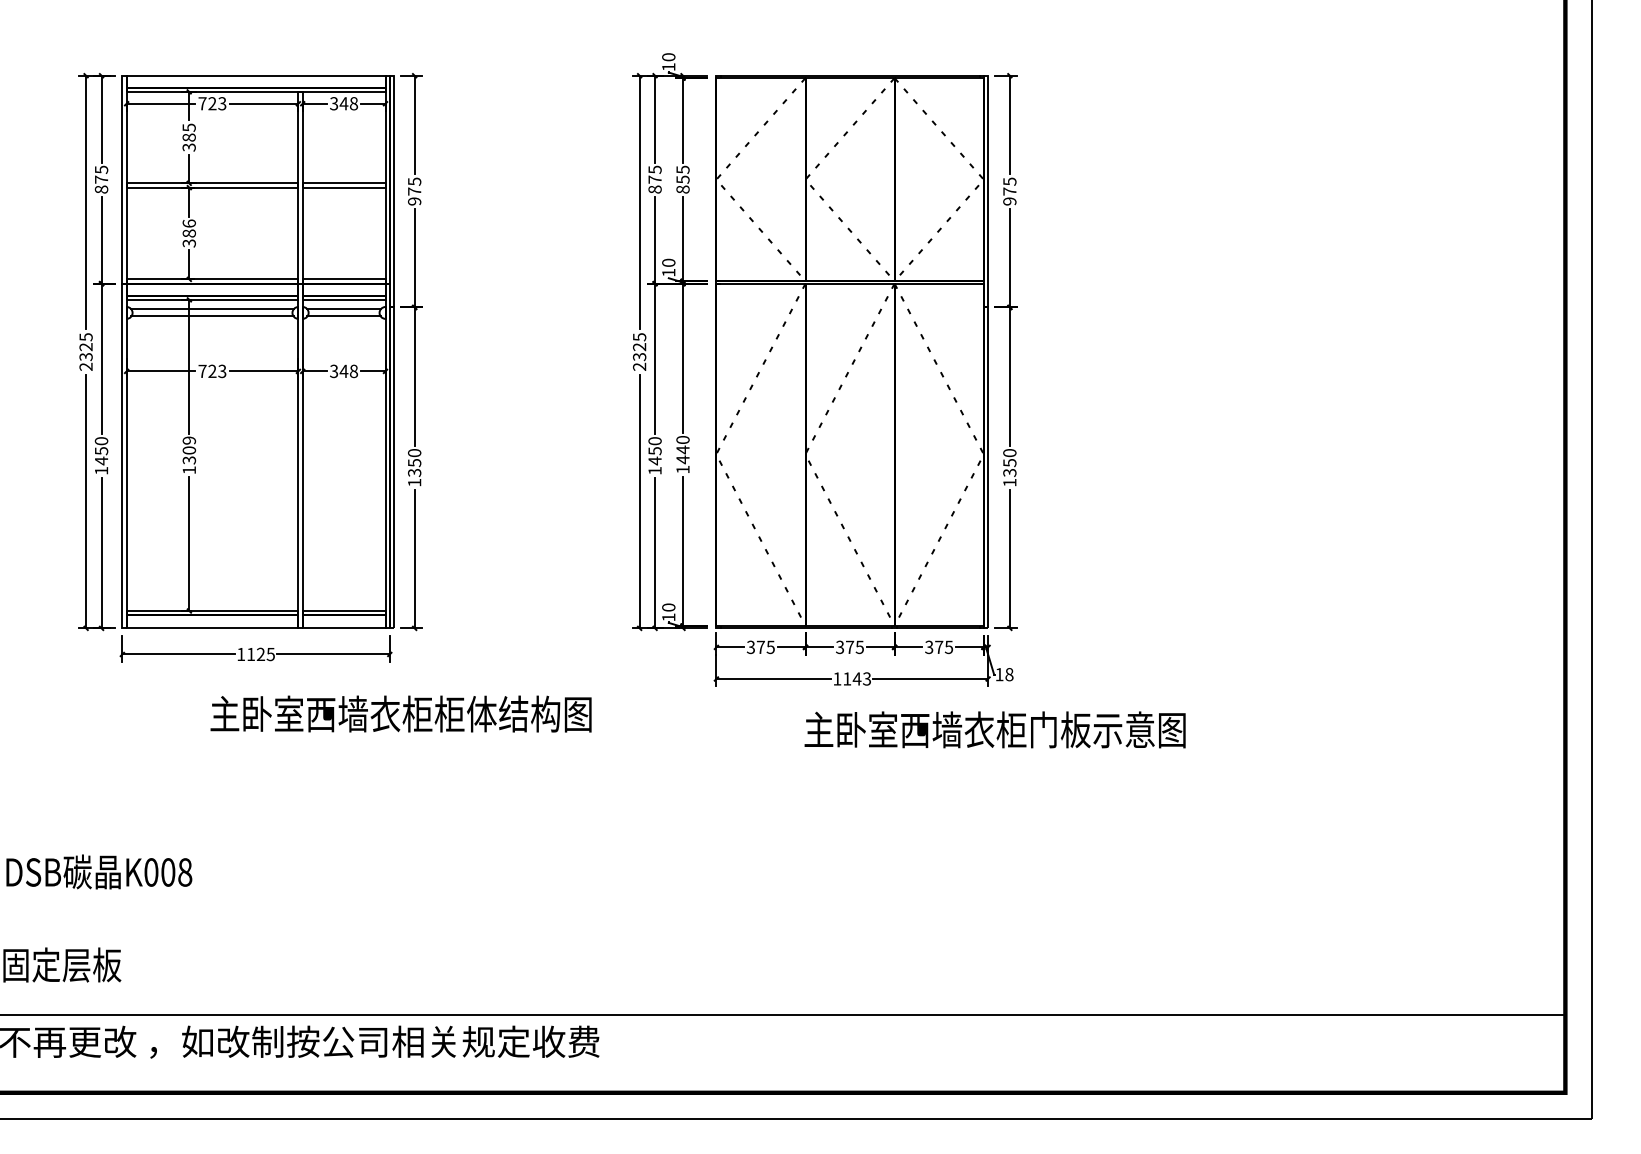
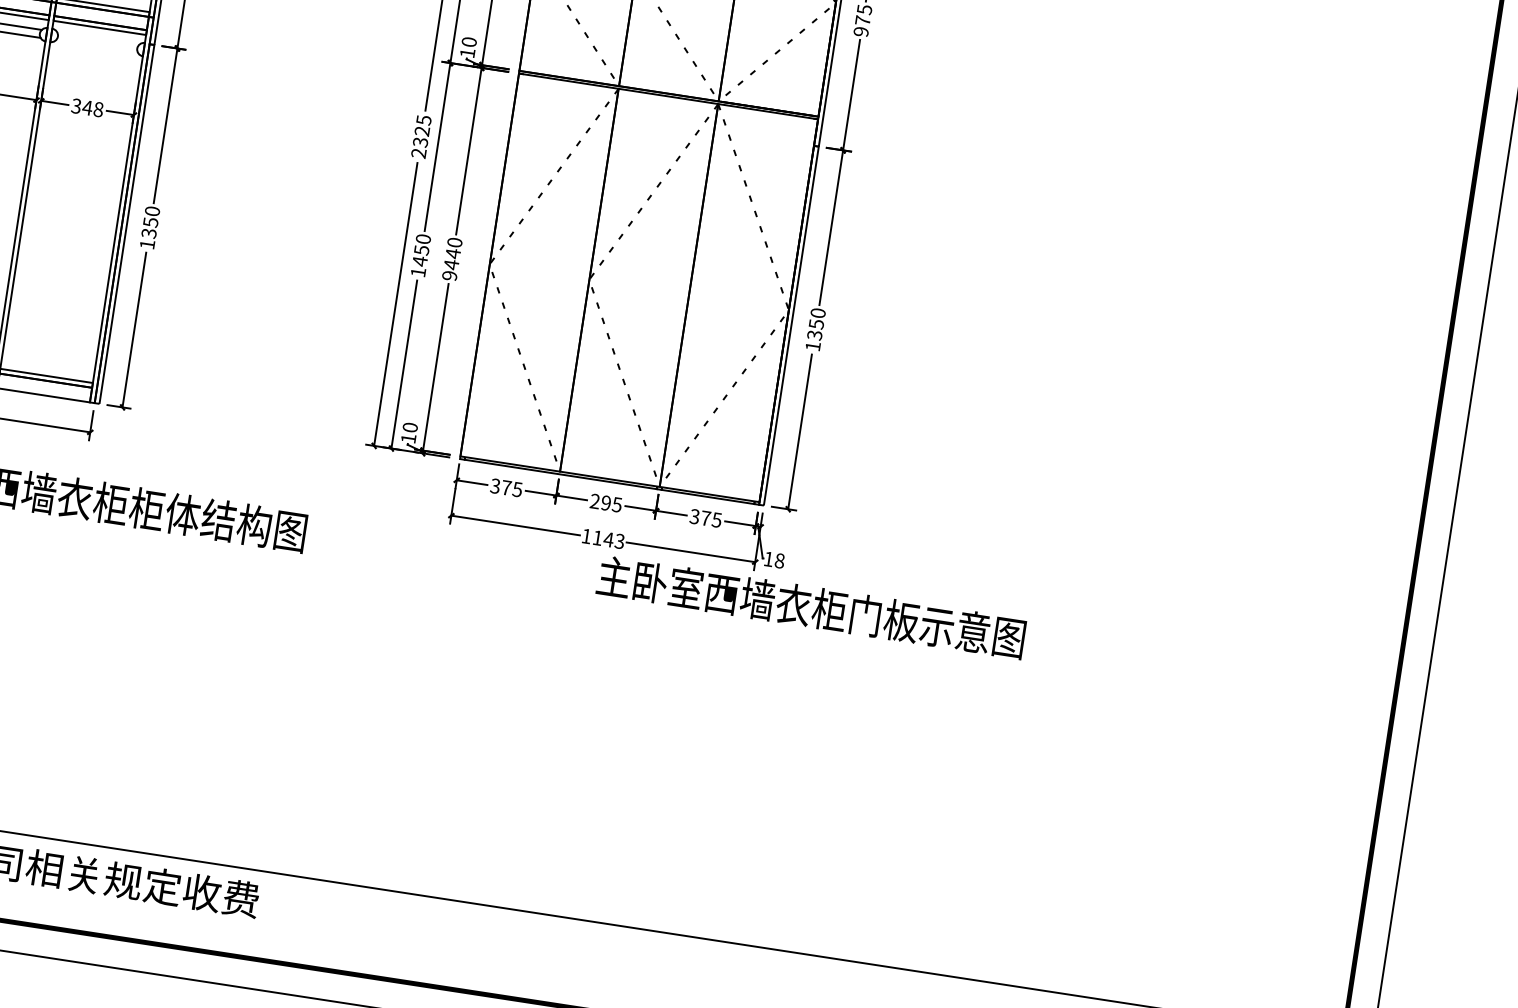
line: (343, 309) -> (97, 38), removed
line: (343, 316) -> (96, 46), removed
text: (682, 469) -> (449, 275), 1440 -> 9440
text: (845, 647) -> (601, 502), 375 -> 295
text: (994, 729) -> (810, 606), moved

